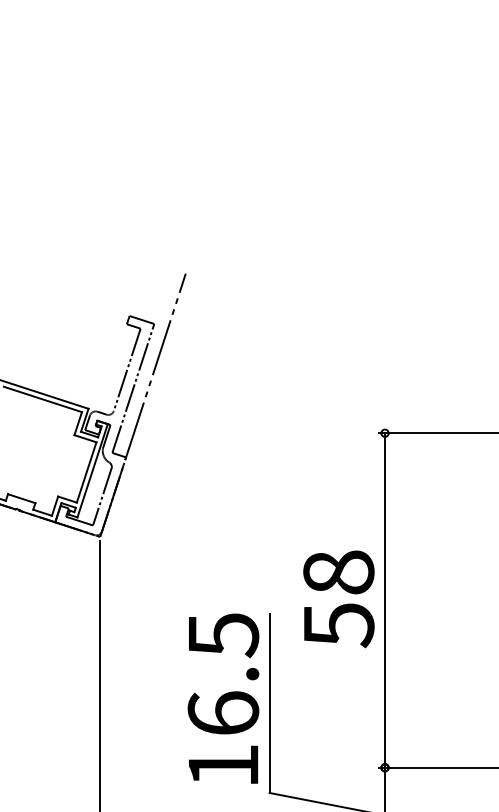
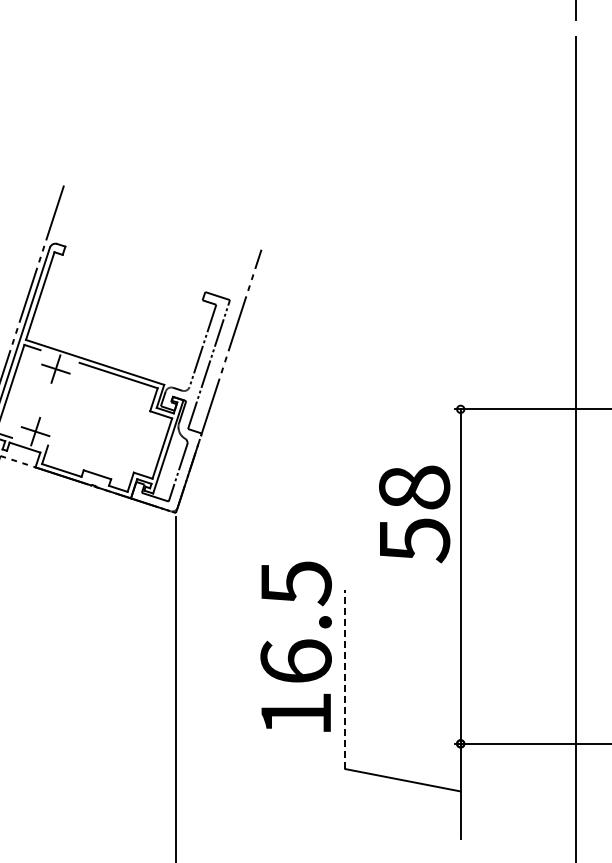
text: (338, 599) -> (414, 514), moved
text: (222, 698) -> (295, 646), moved
line: (269, 703) -> (345, 679), solid -> dashed

